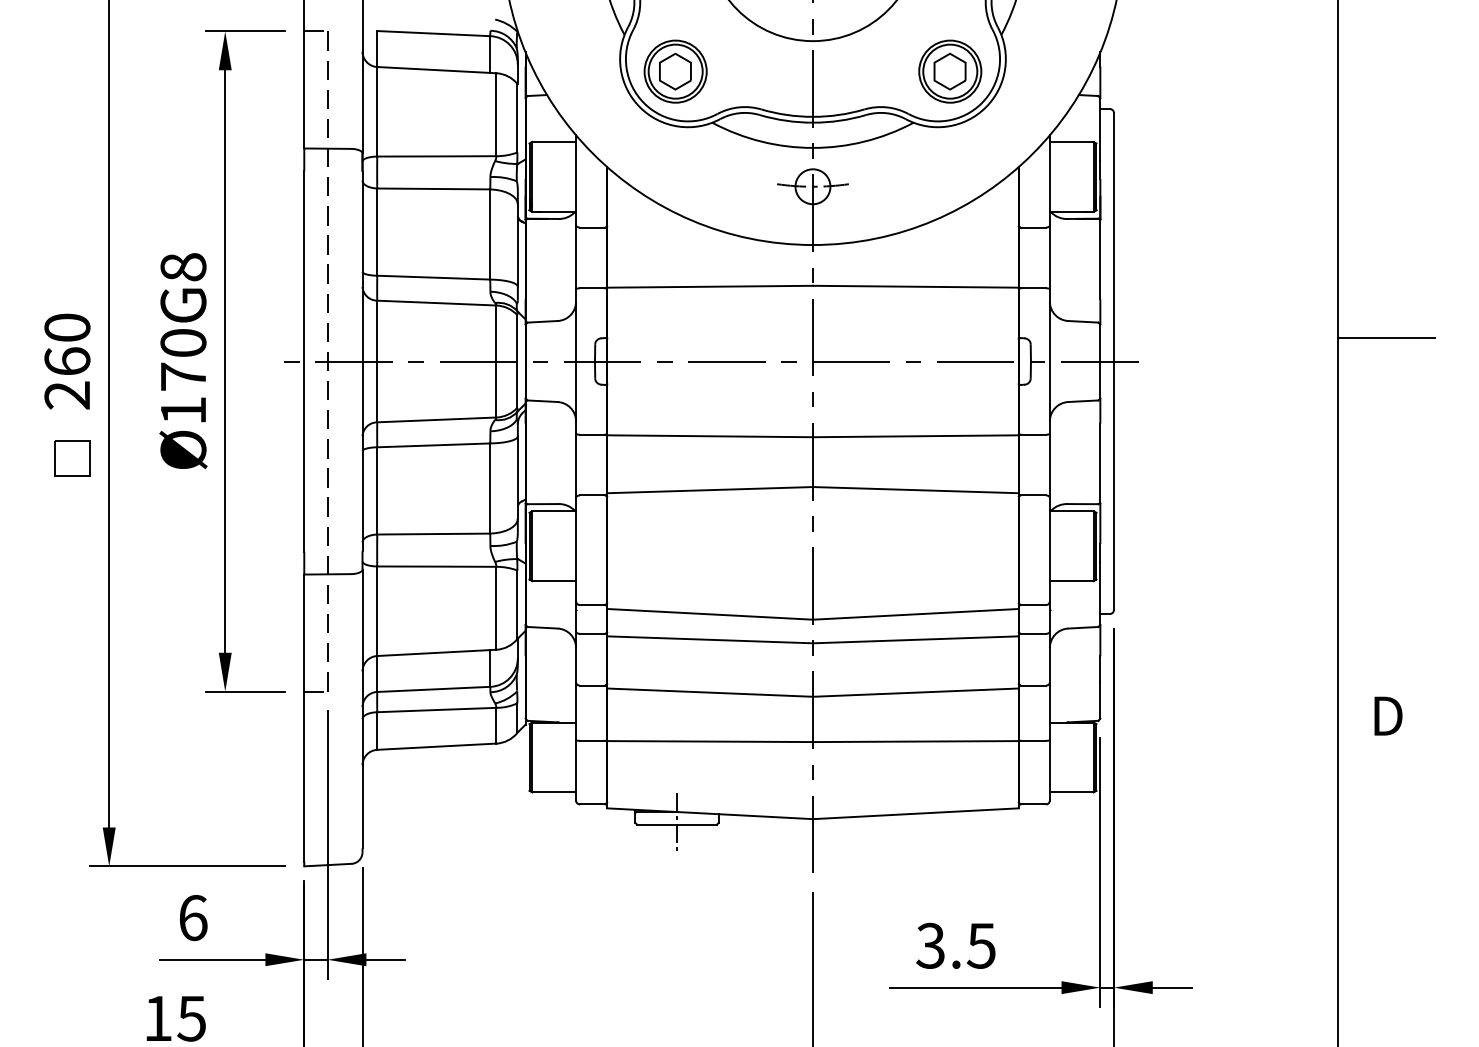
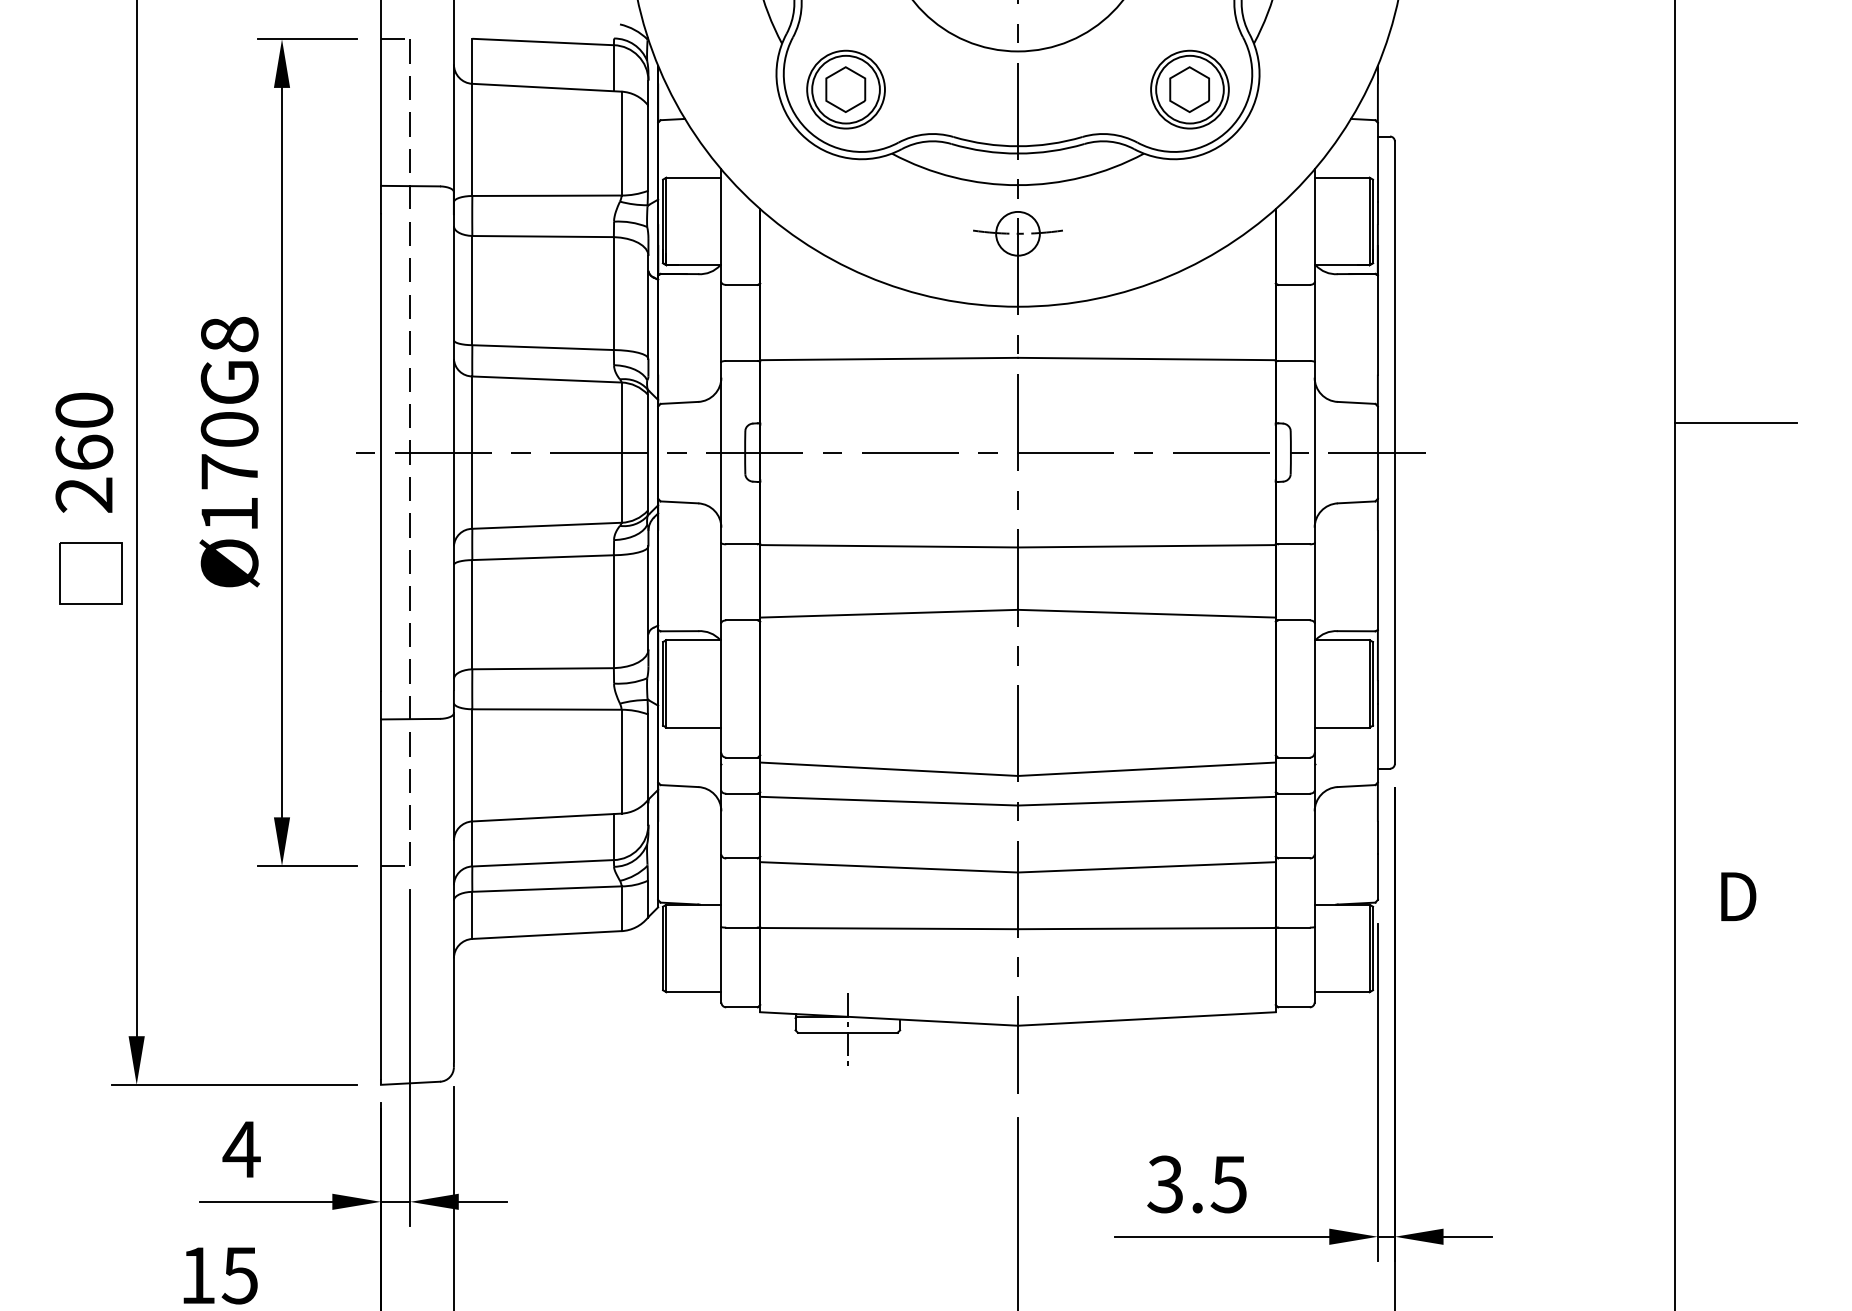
part: (72, 458) -> (90, 574), size x1.4
text: (192, 918) -> (240, 1150), 6 -> 4

